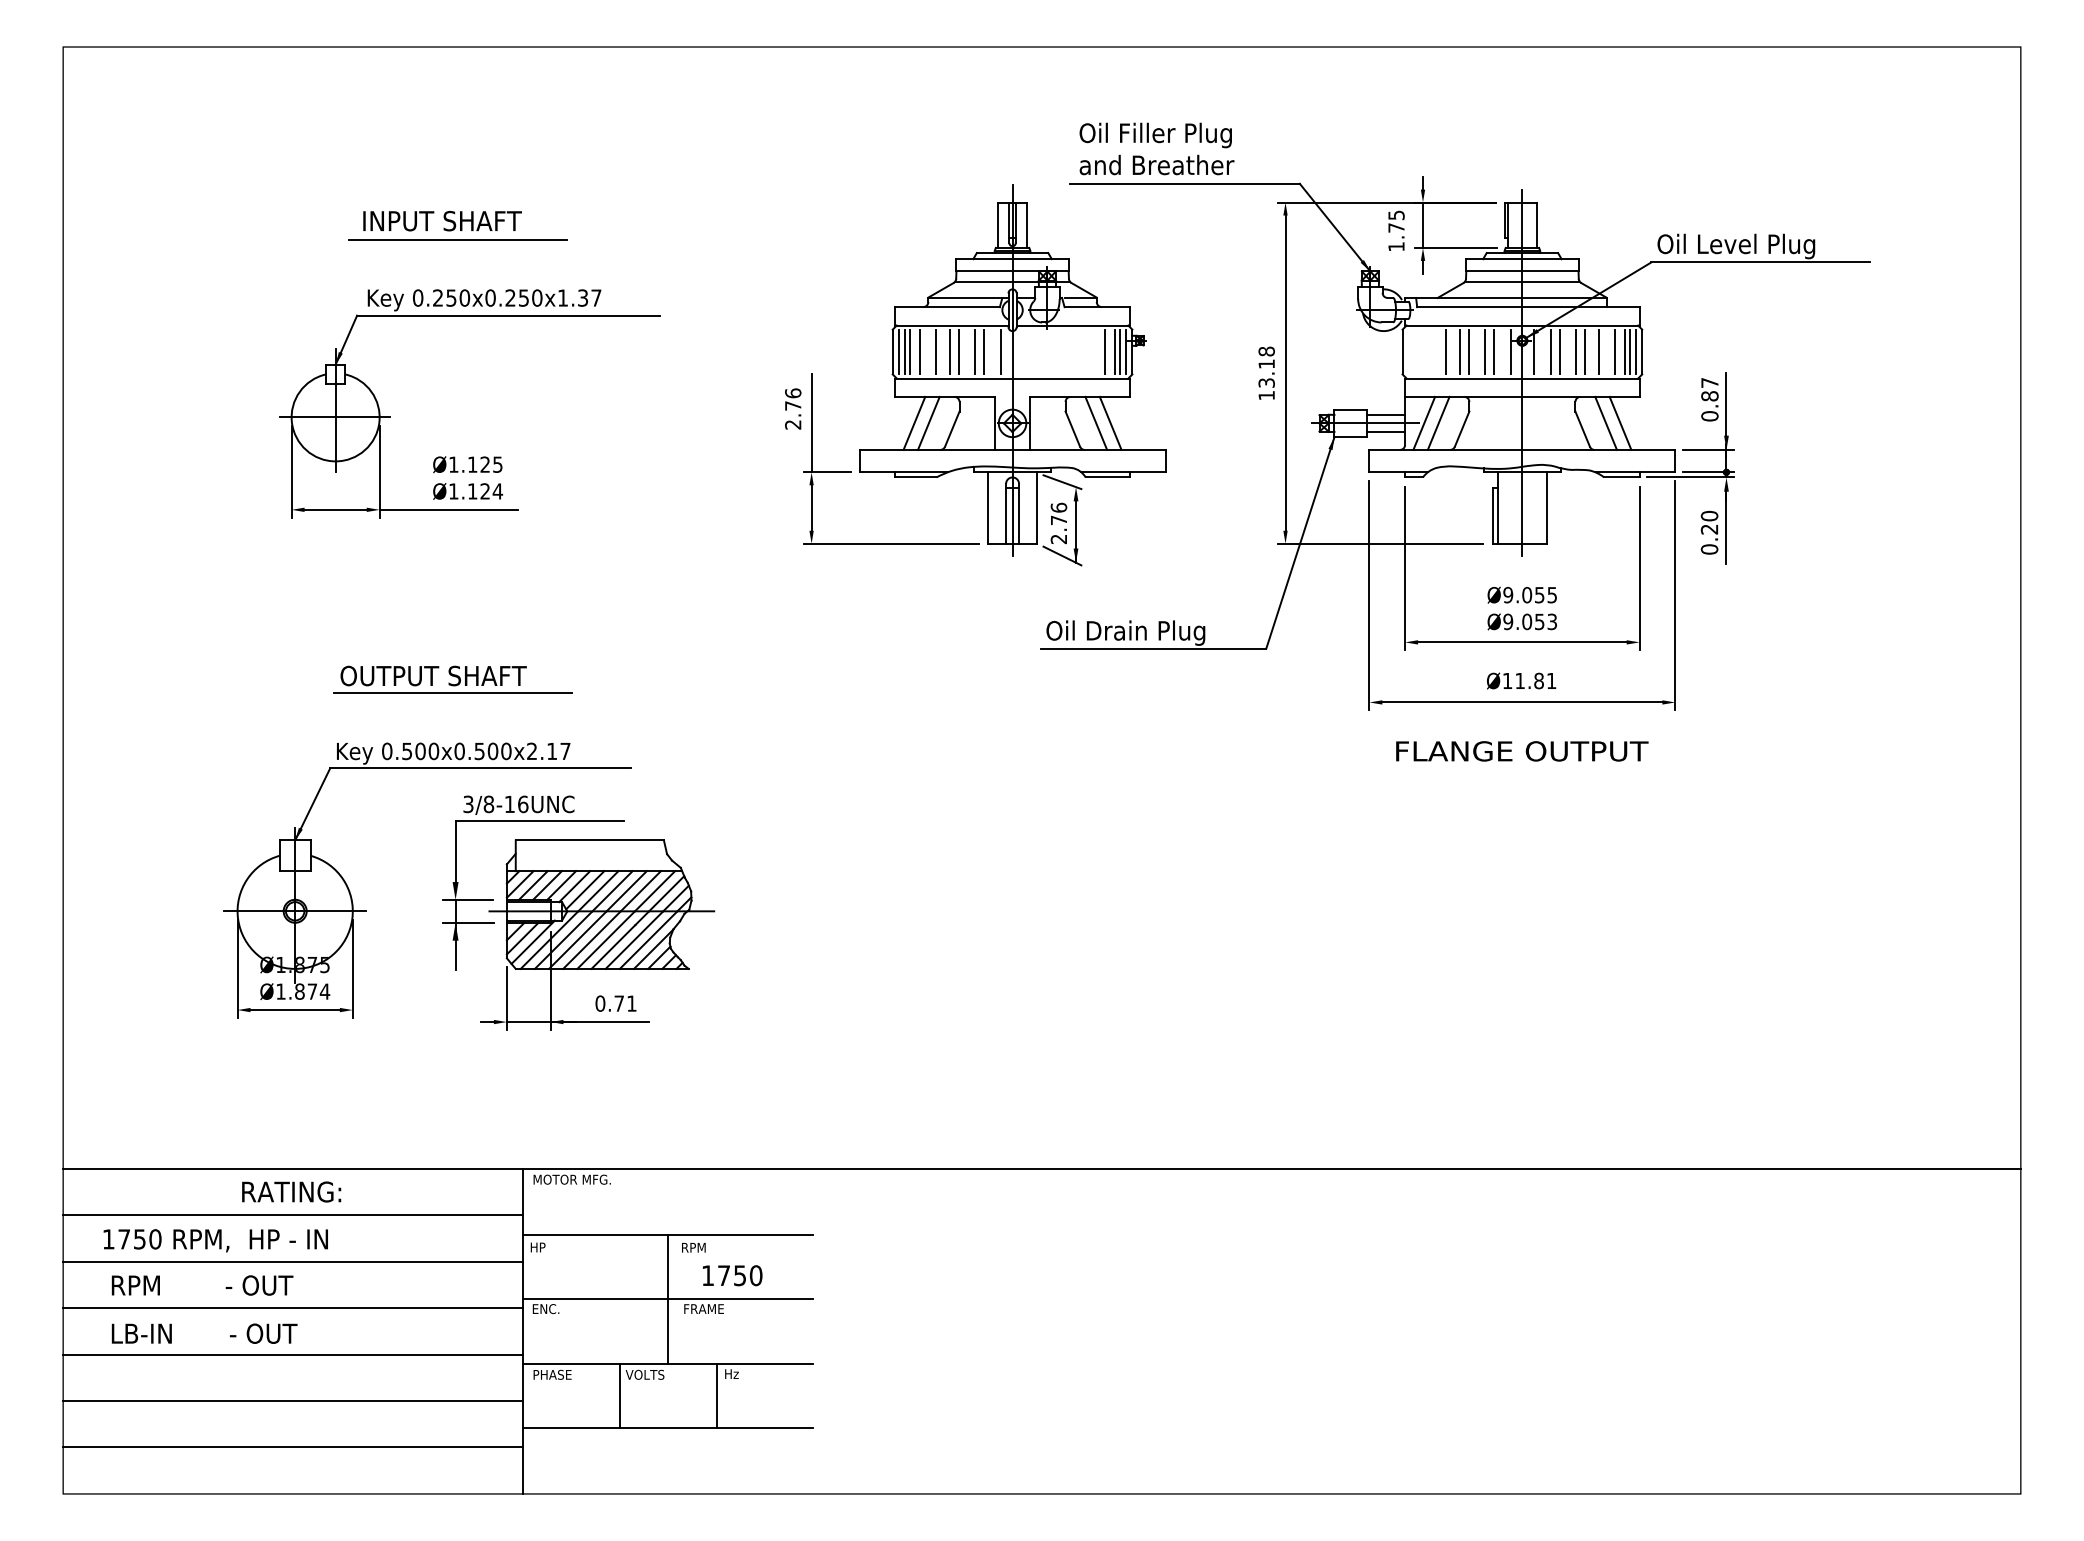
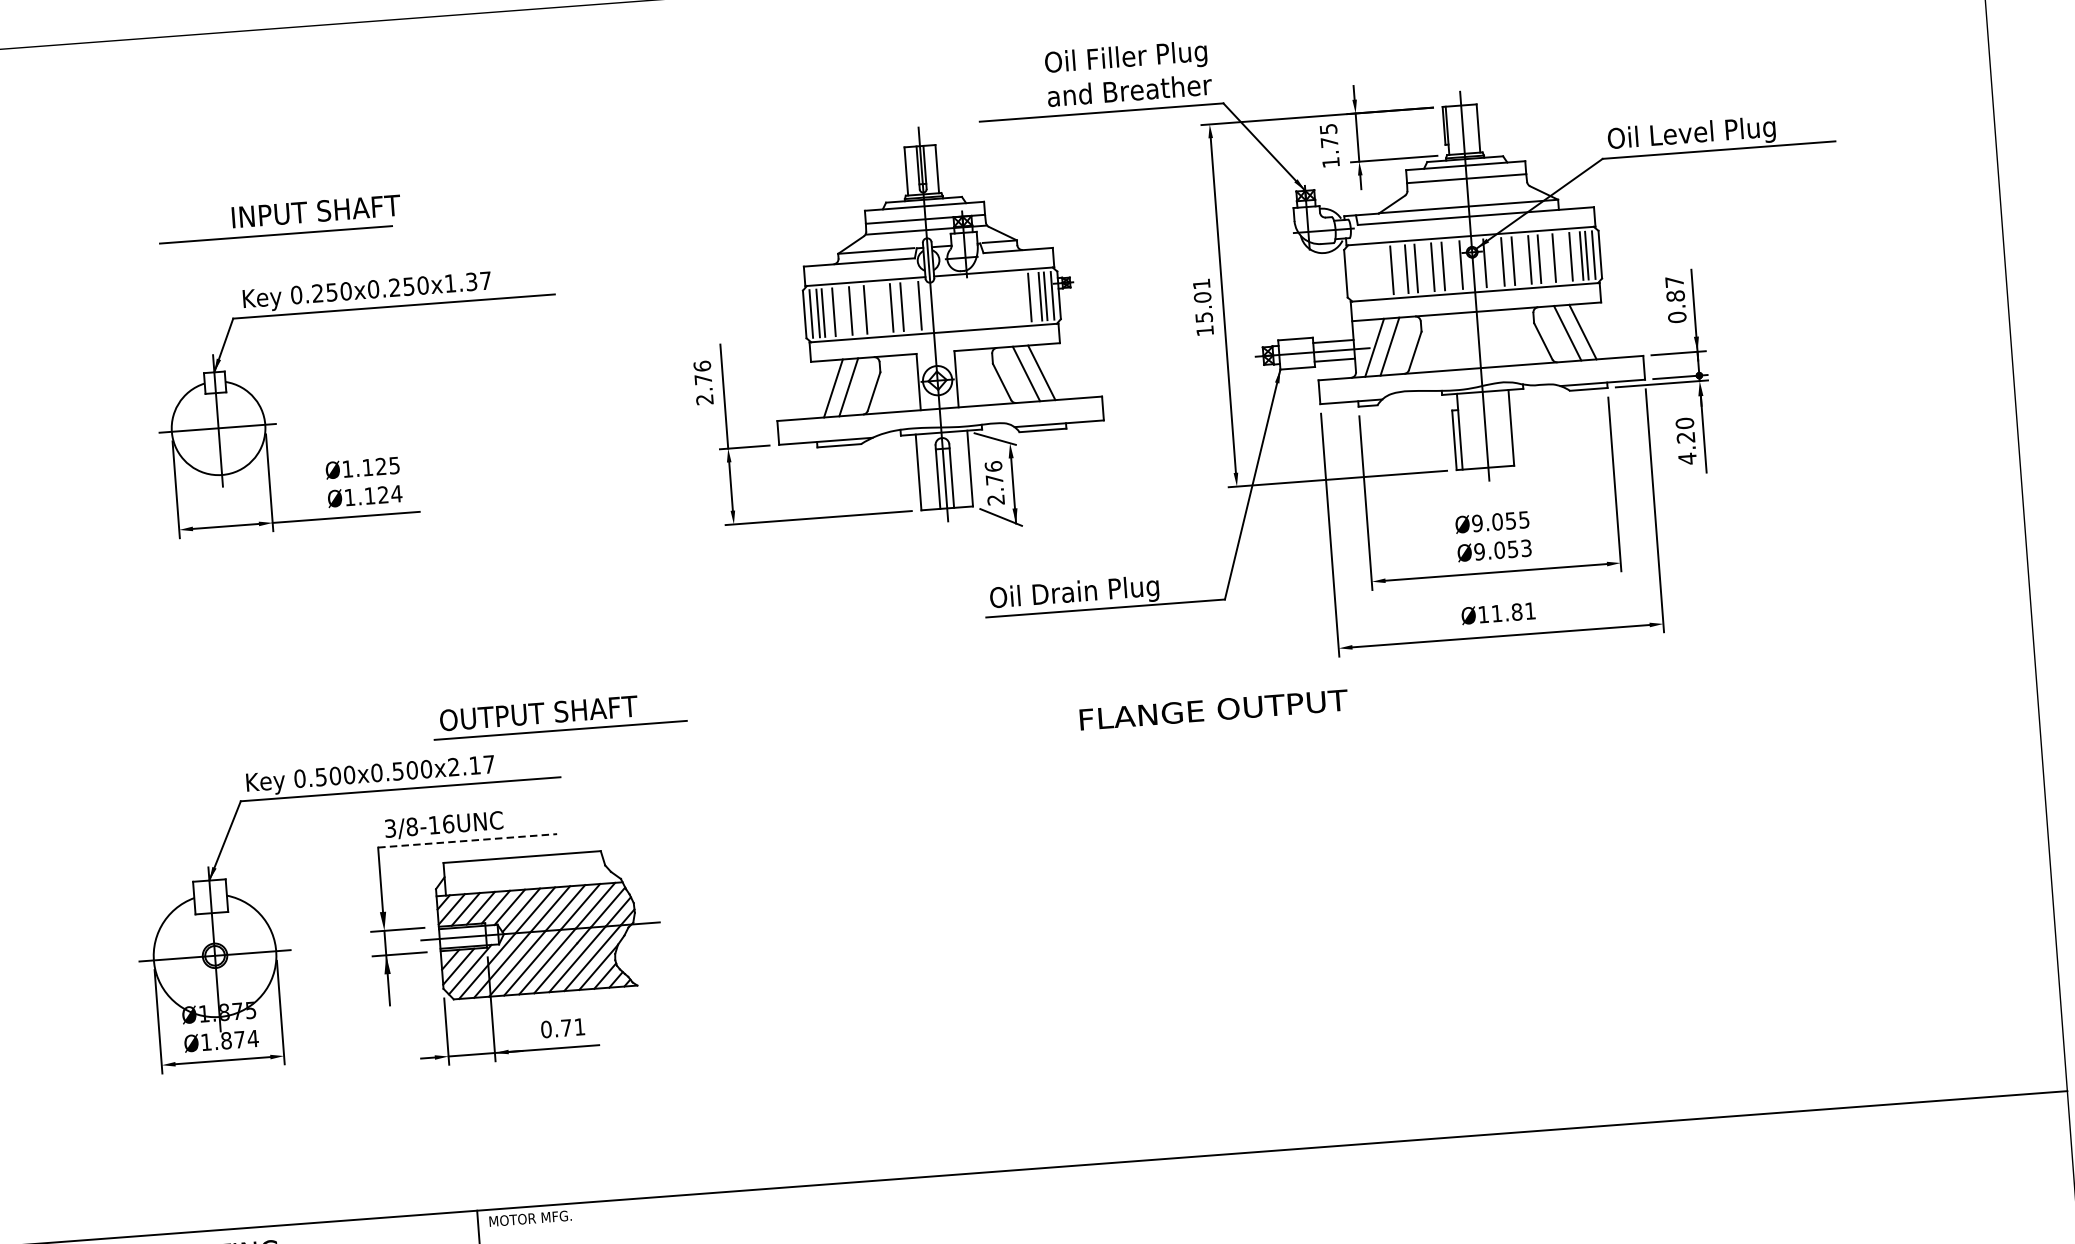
text: (1156, 148) -> (1127, 72), moved
line: (457, 239) -> (275, 234), moved
line: (1521, 281) -> (1466, 189), removed
line: (959, 351) -> (875, 308), removed
text: (1266, 366) -> (1202, 299), 13.18 -> 15.01
text: (1709, 549) -> (1687, 458), 0.20 -> 4.20
part: (452, 679) -> (559, 715), moved
text: (1522, 751) -> (1214, 710), moved
line: (540, 821) -> (468, 840), solid -> dashed

